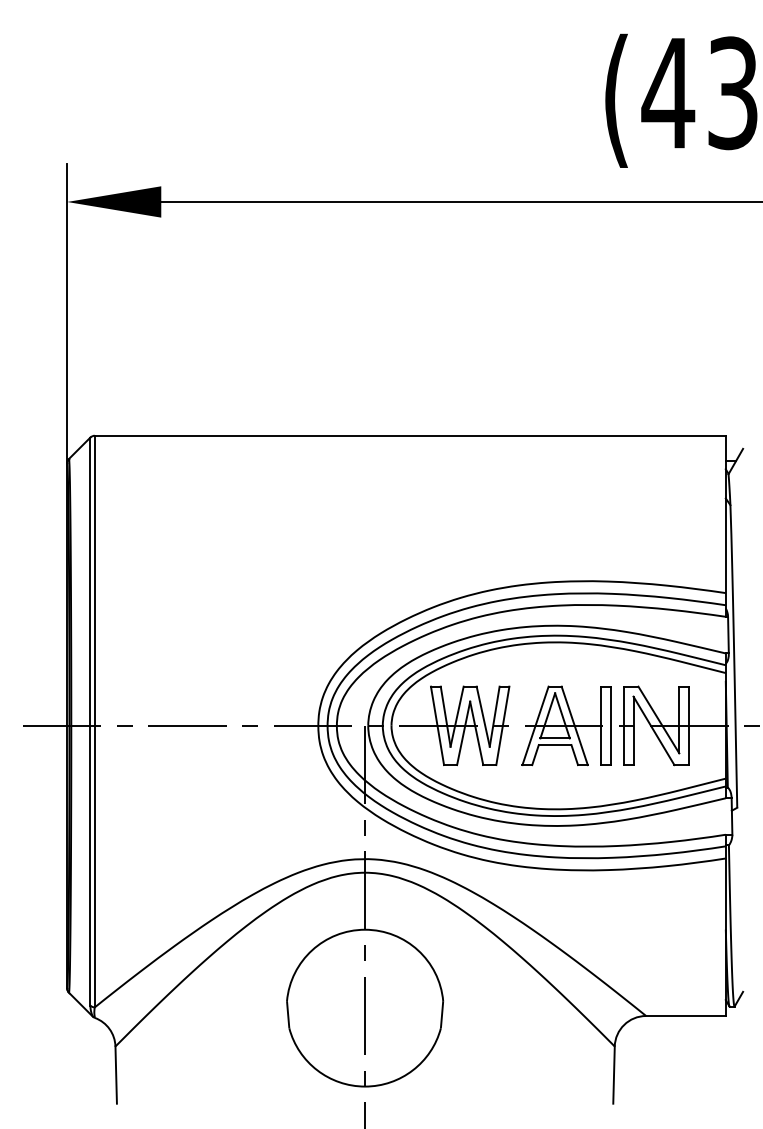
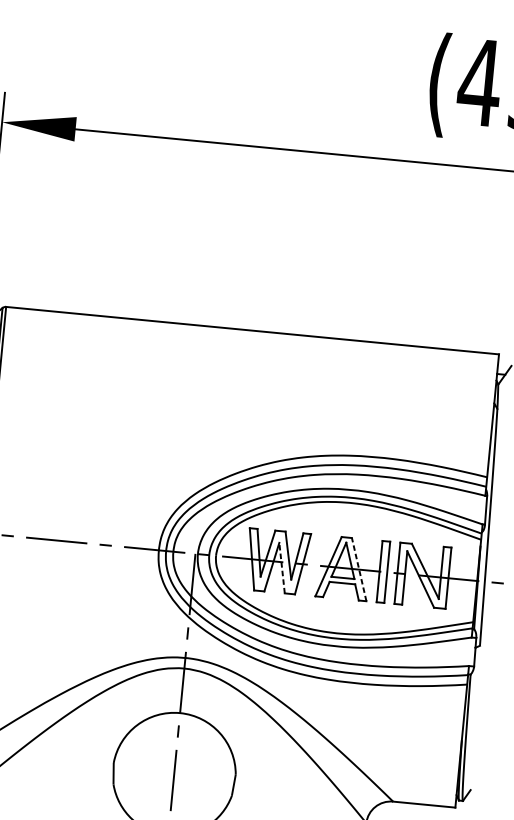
line: (574, 725) -> (359, 569), solid -> dashed
line: (476, 732) -> (281, 567), solid -> dashed

